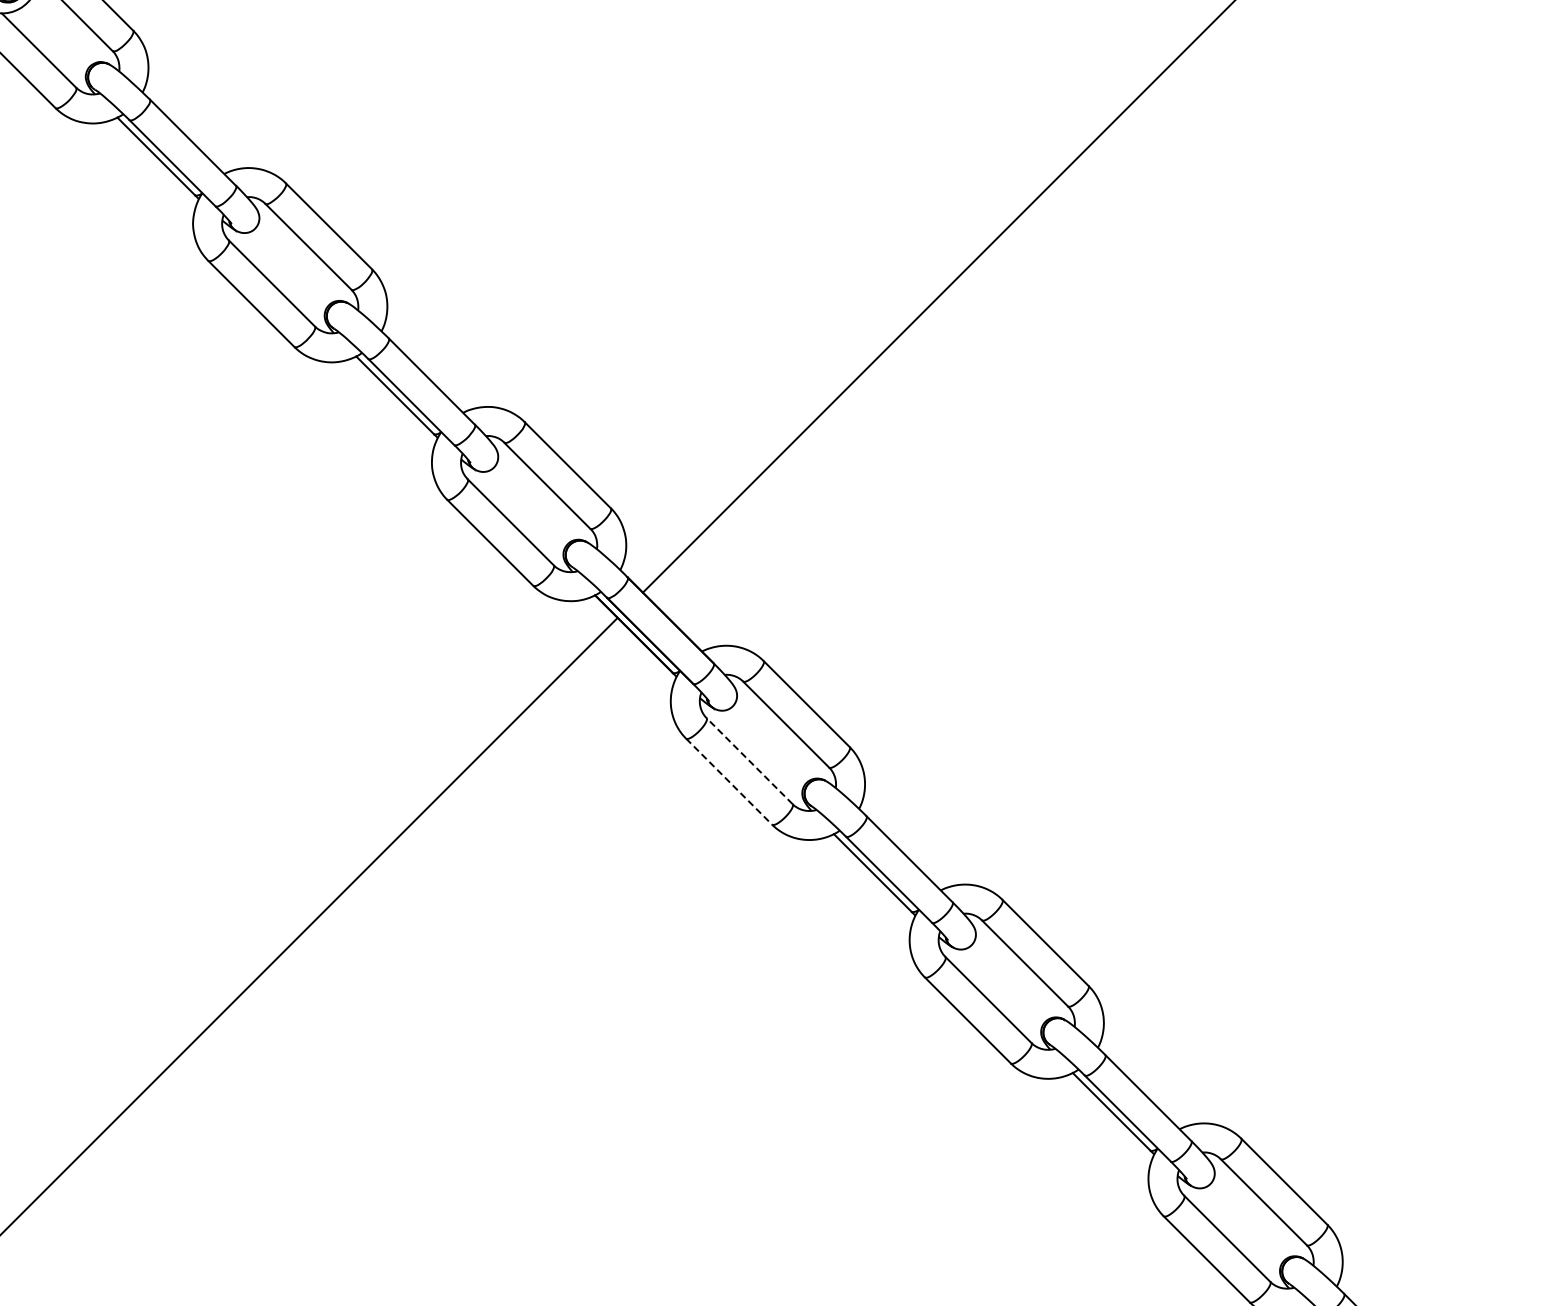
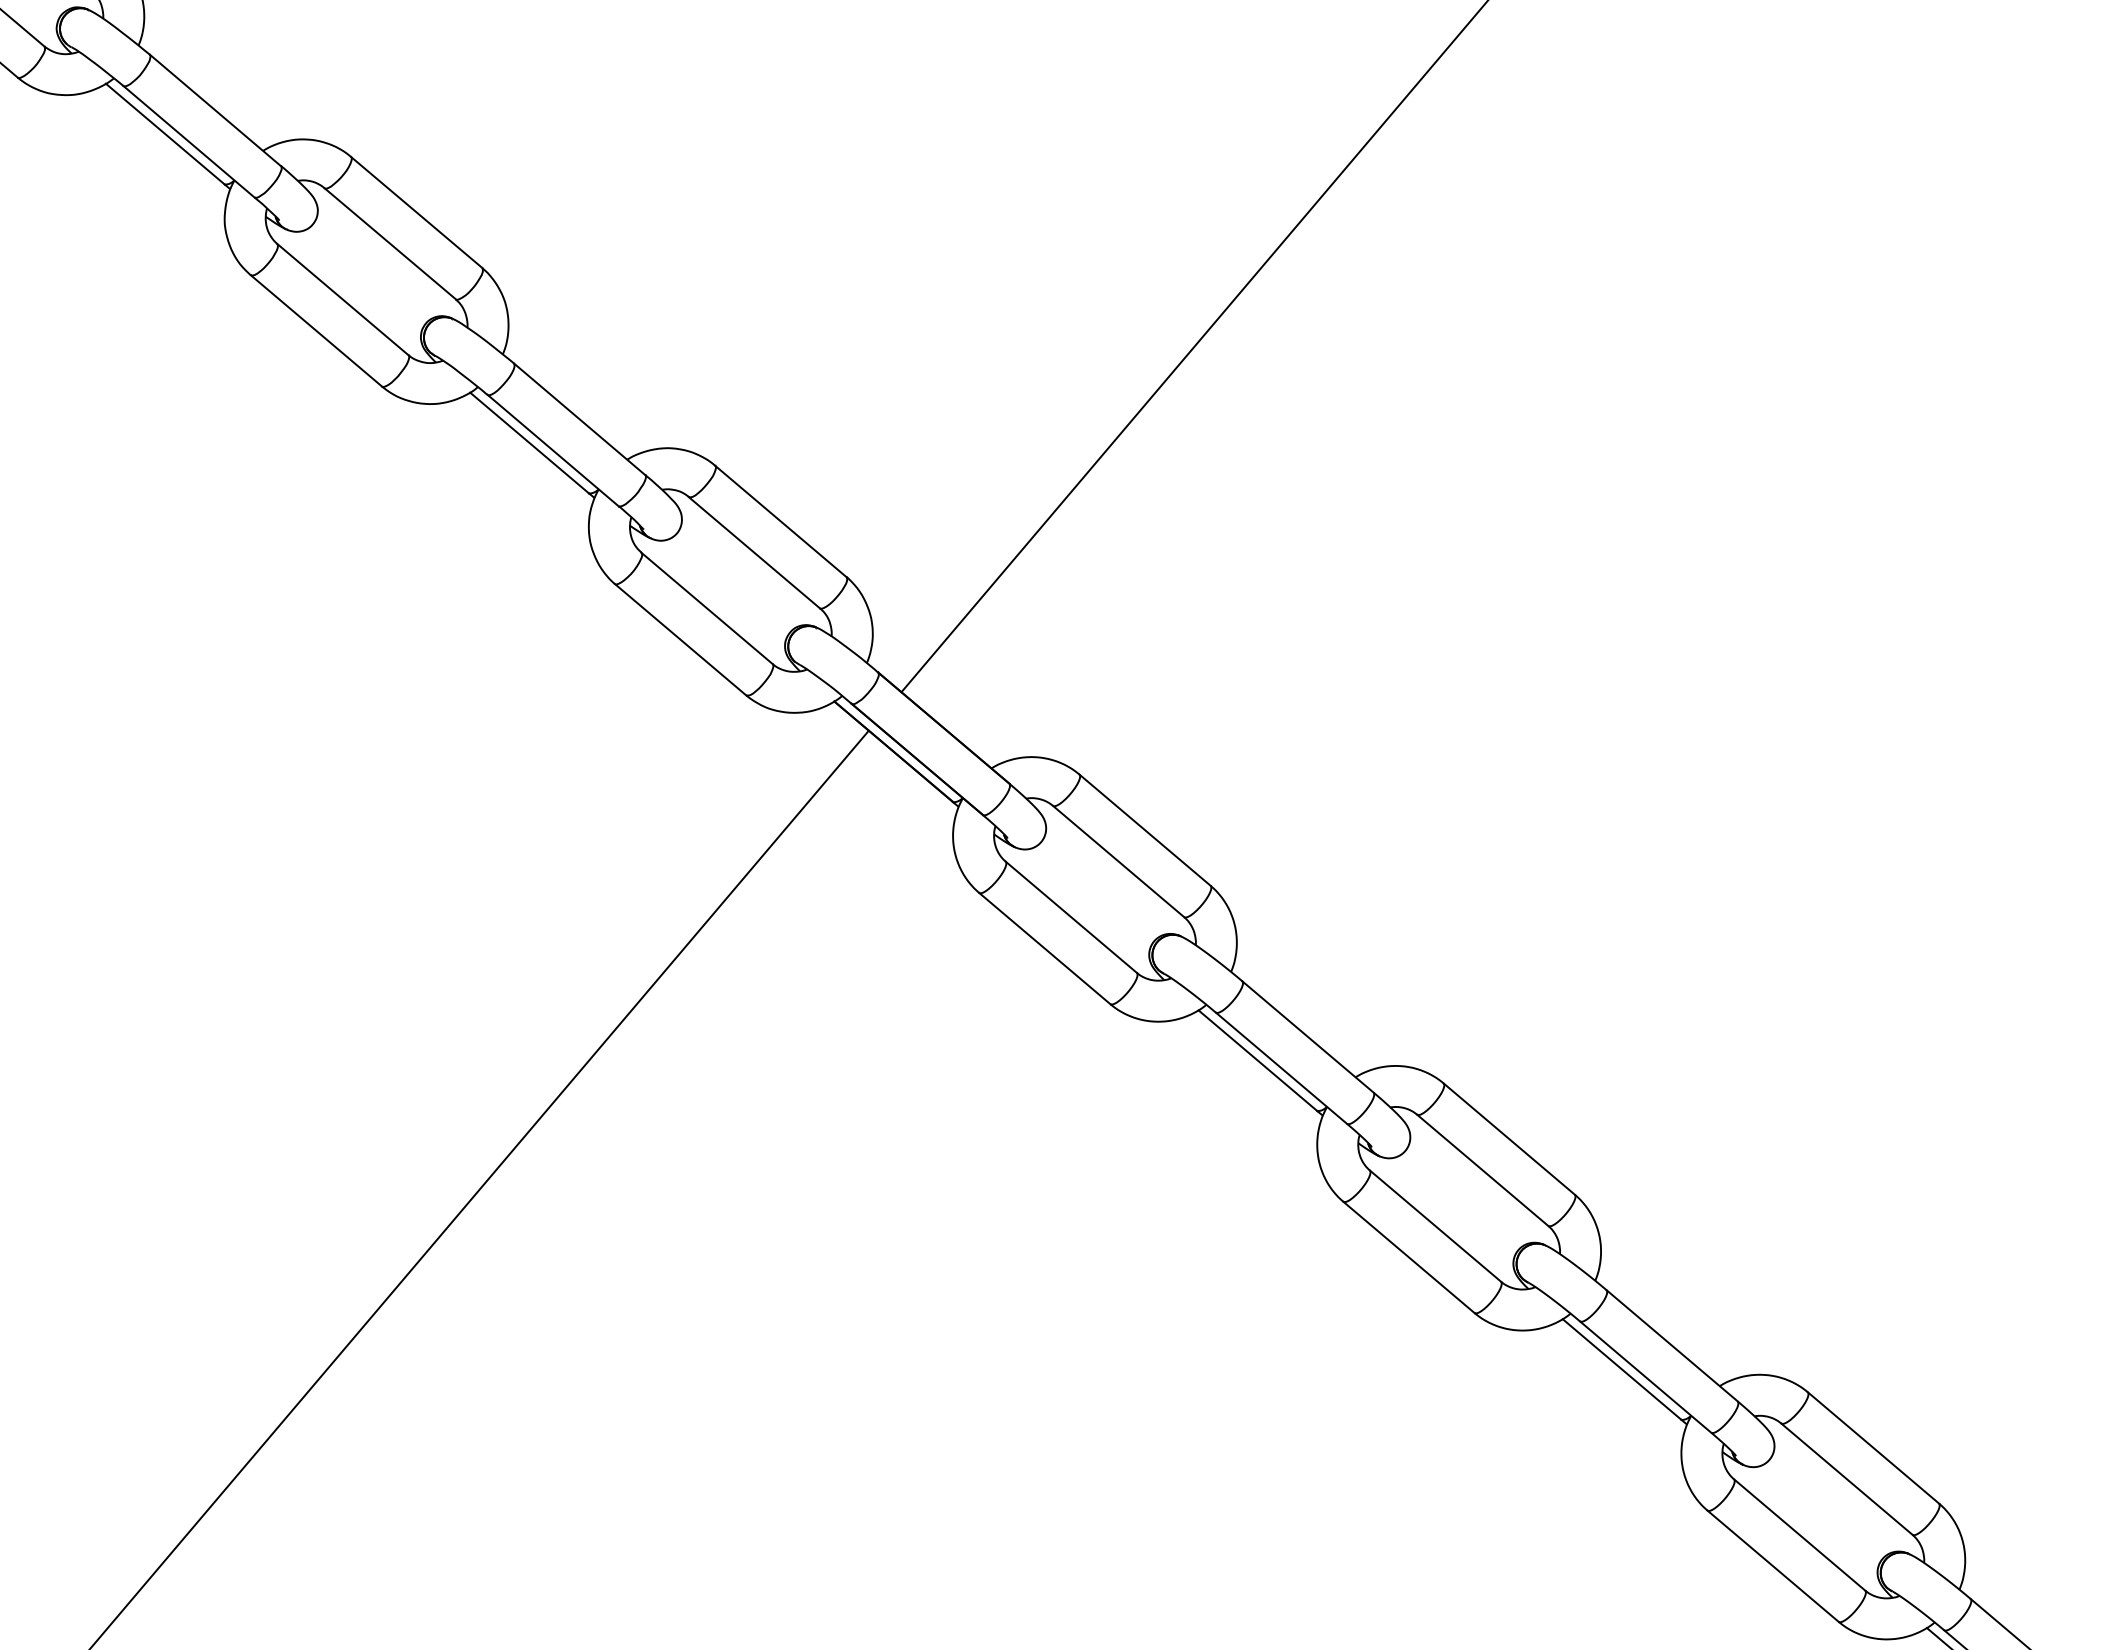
line: (749, 761) -> (1071, 917), dashed -> solid
line: (729, 781) -> (1045, 948), dashed -> solid

